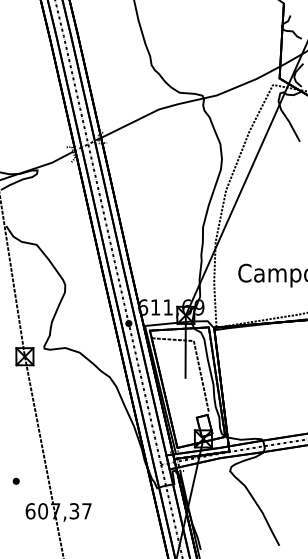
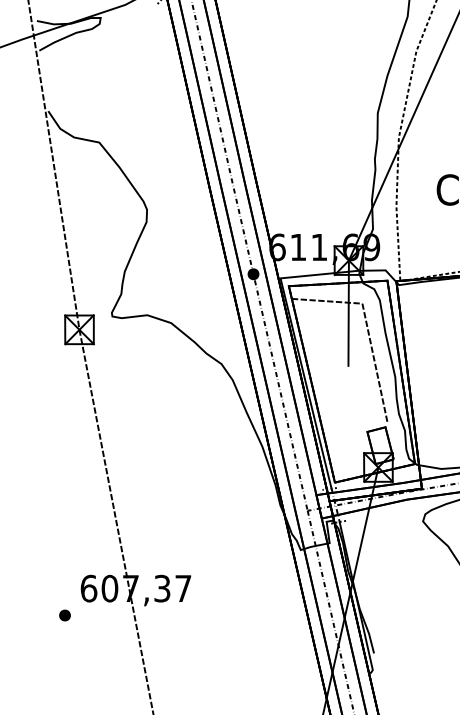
part: (15, 480) -> (63, 614), moved

